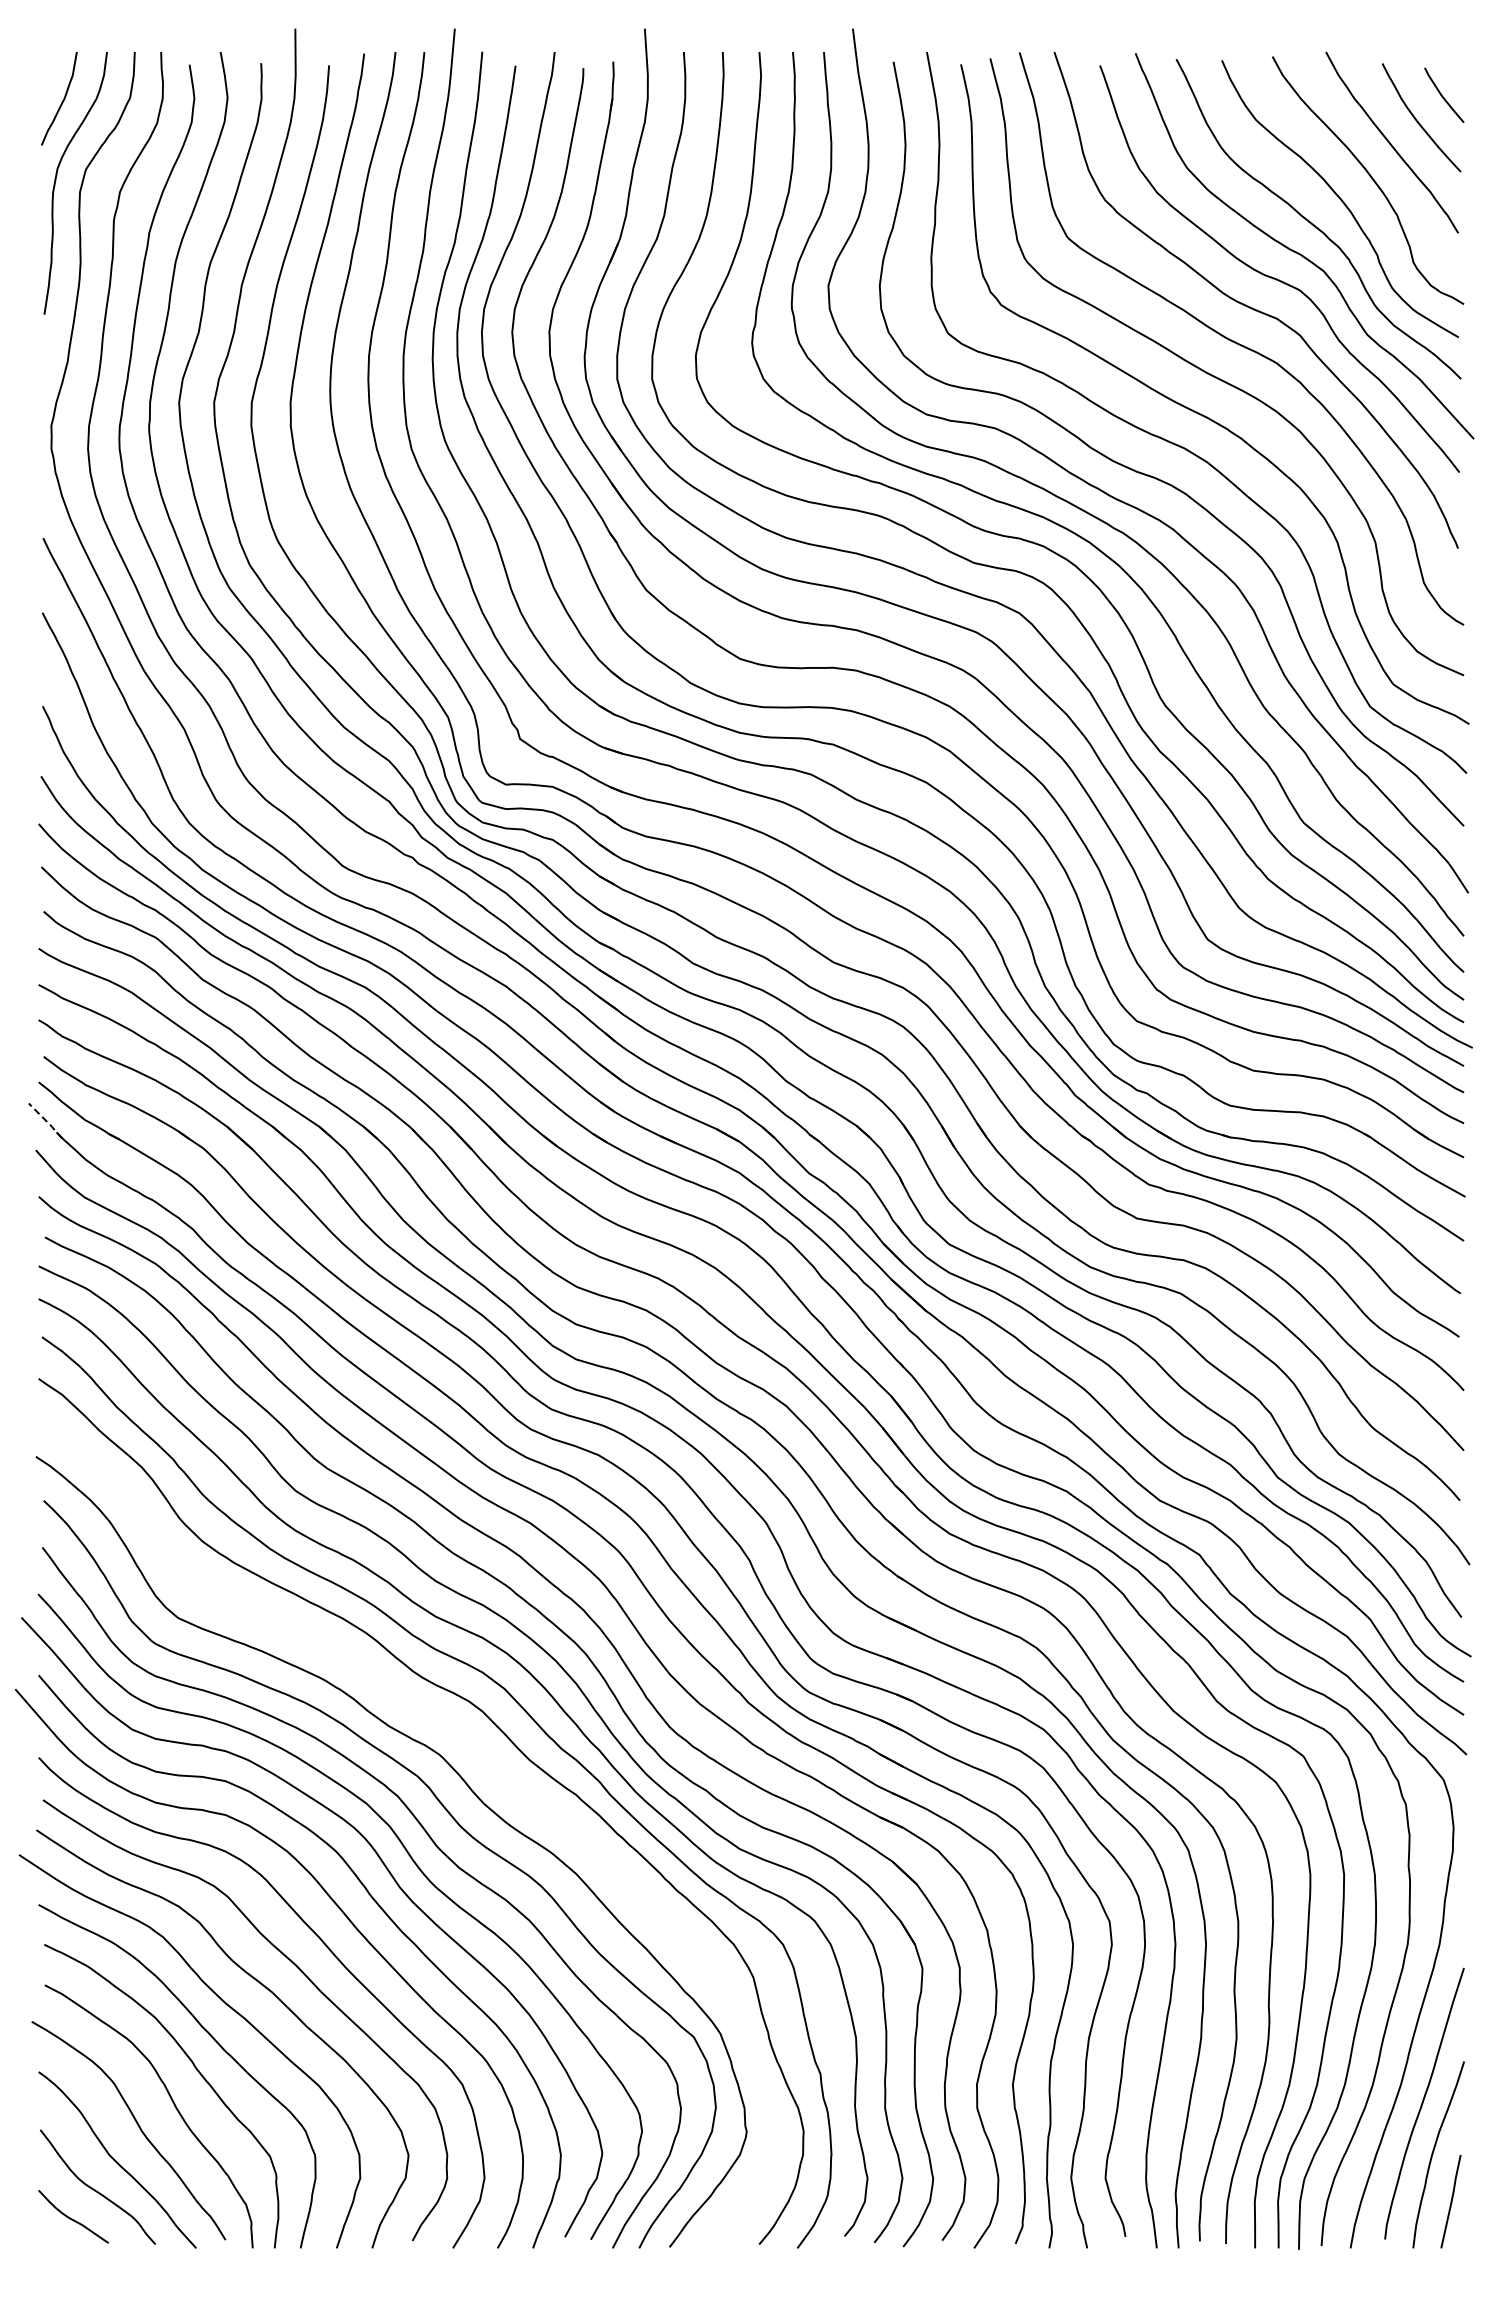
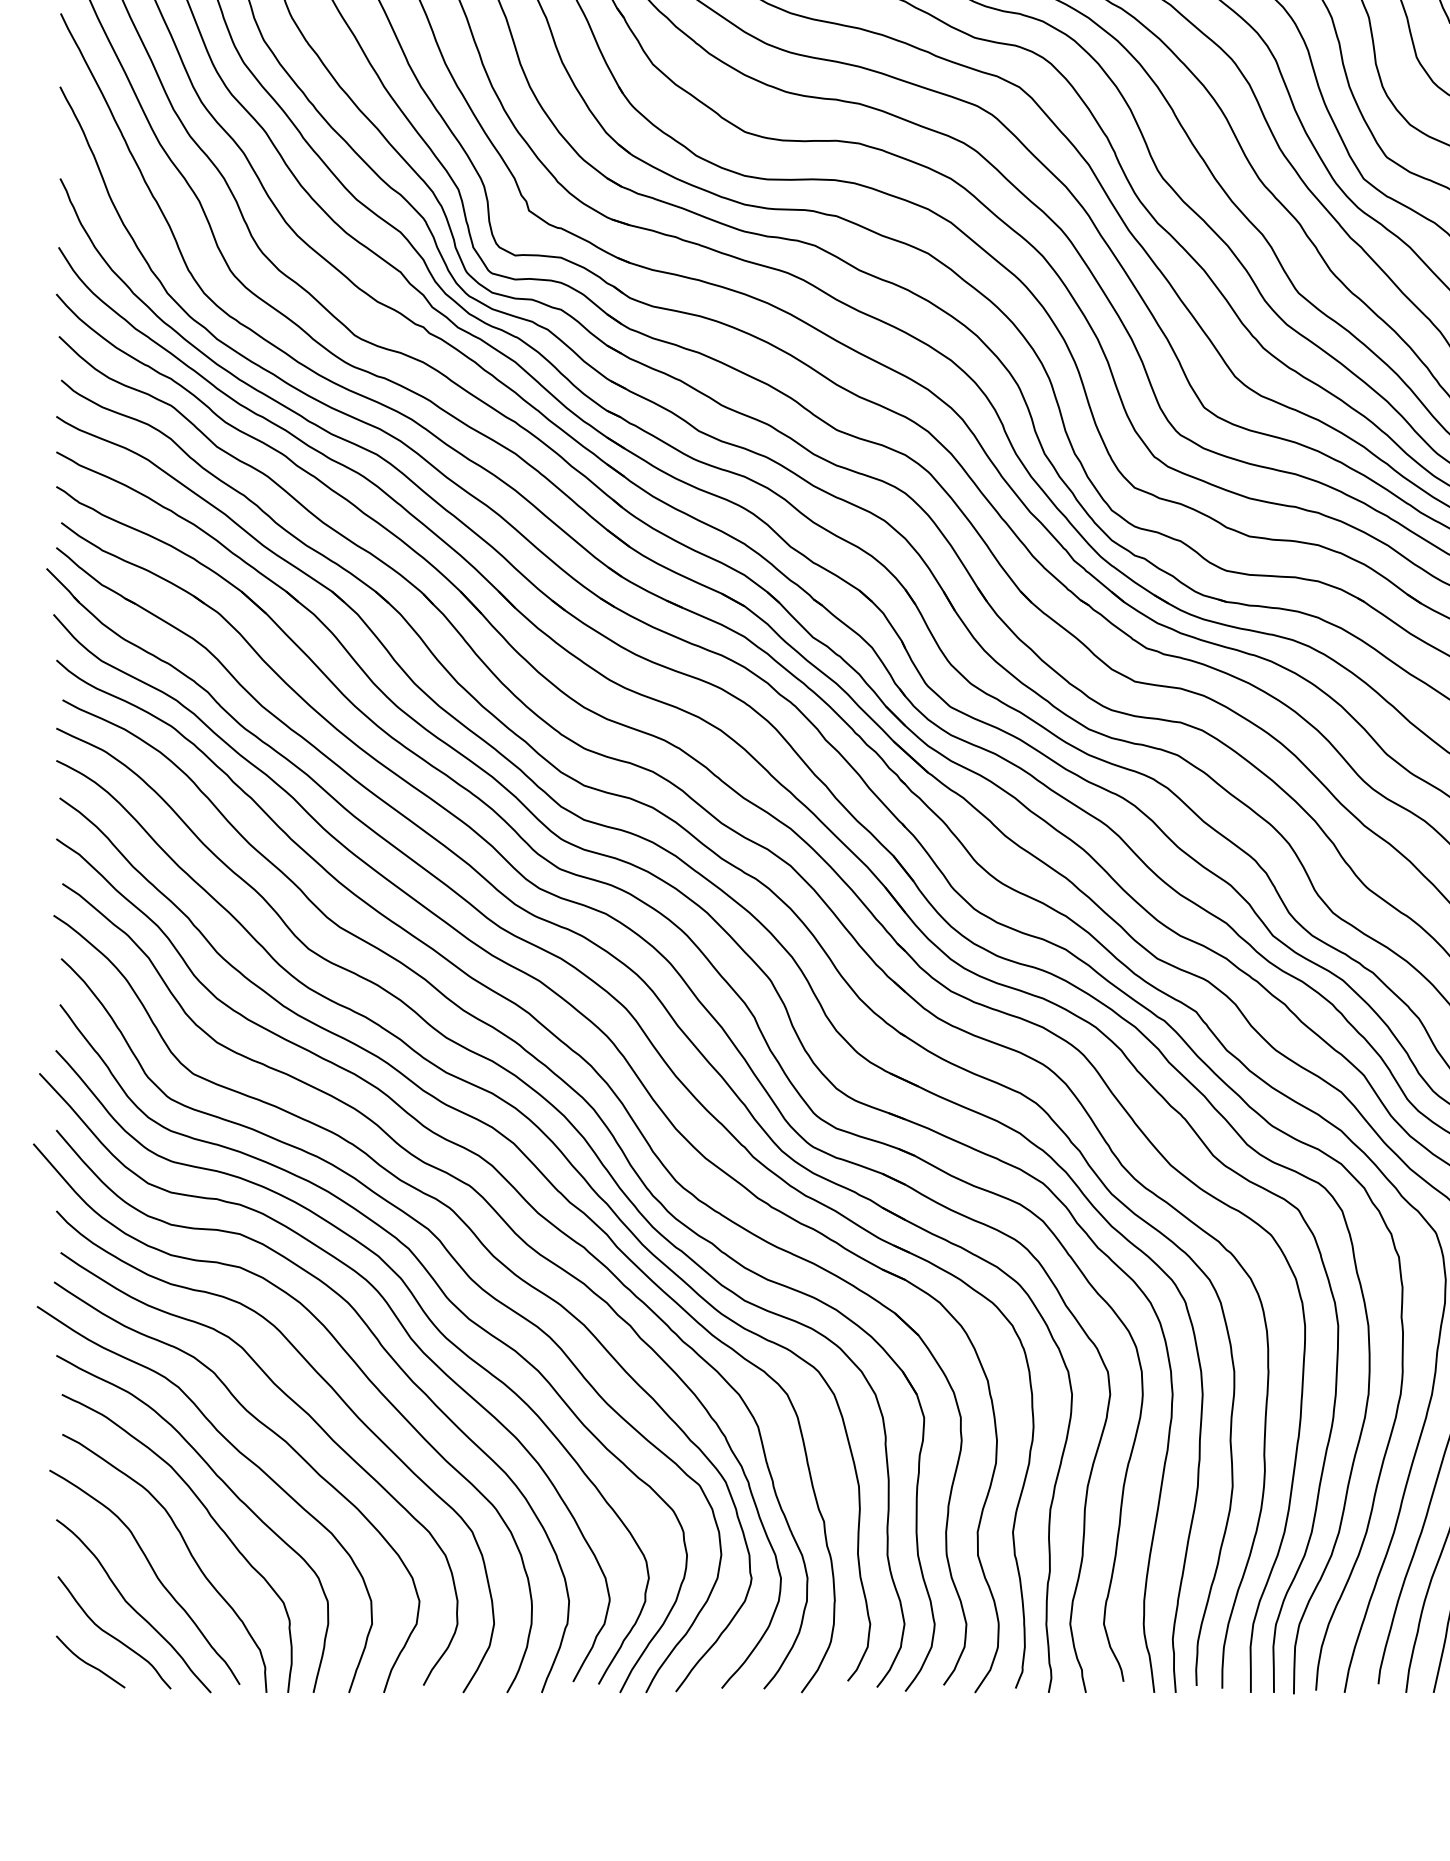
line: (46, 1121) -> (63, 586), dashed -> solid
curve: (487, 1761) -> (497, 1214), added

